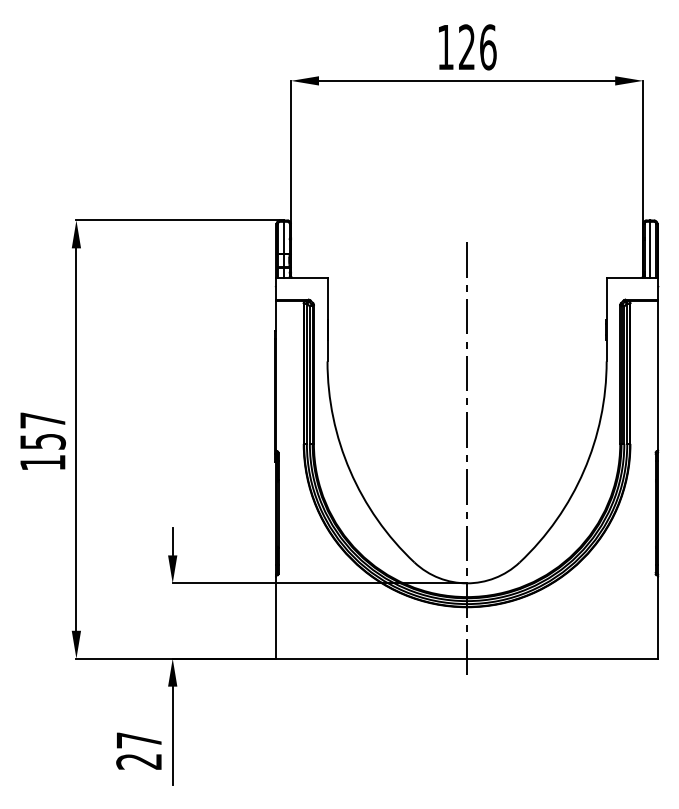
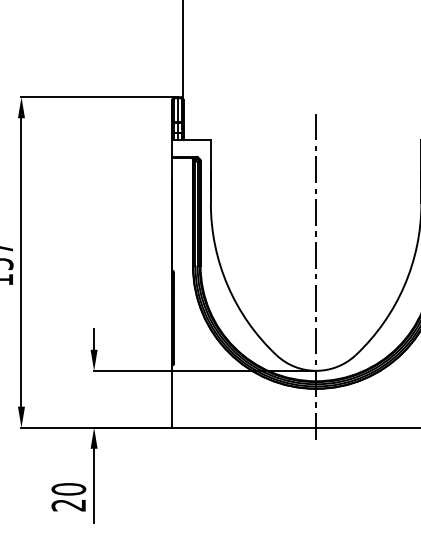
text: (139, 740) -> (69, 489), 27 -> 20

